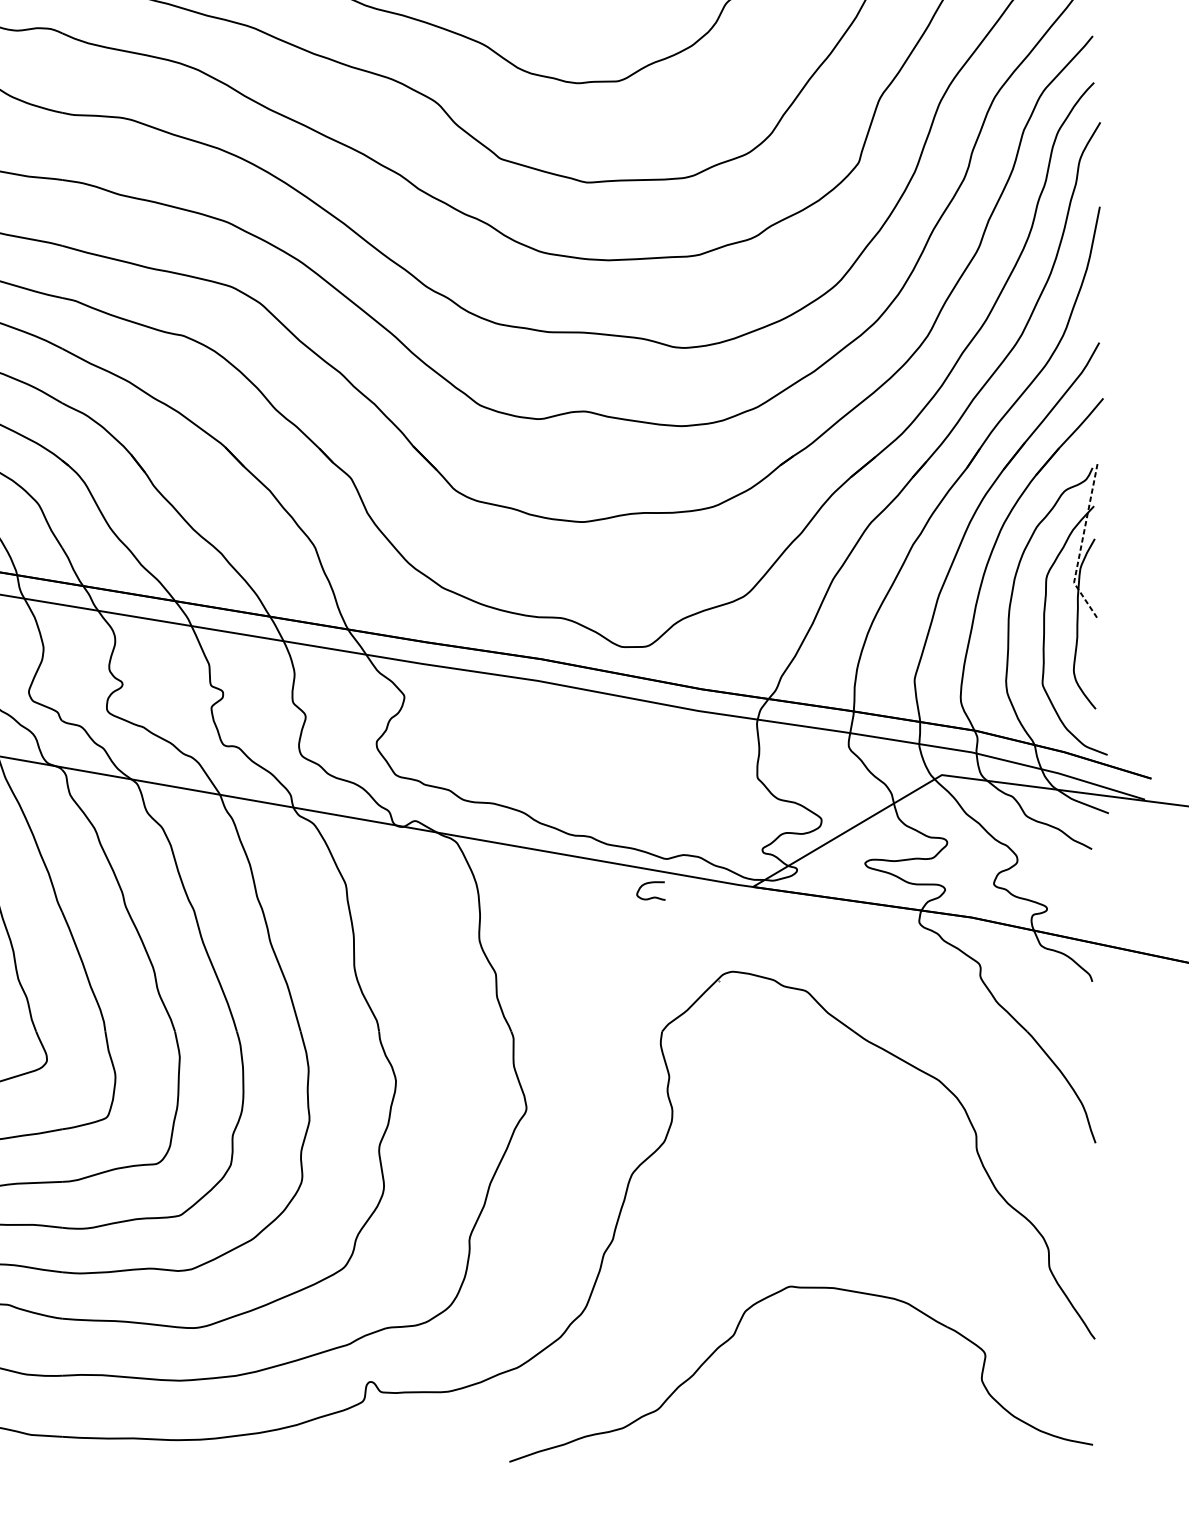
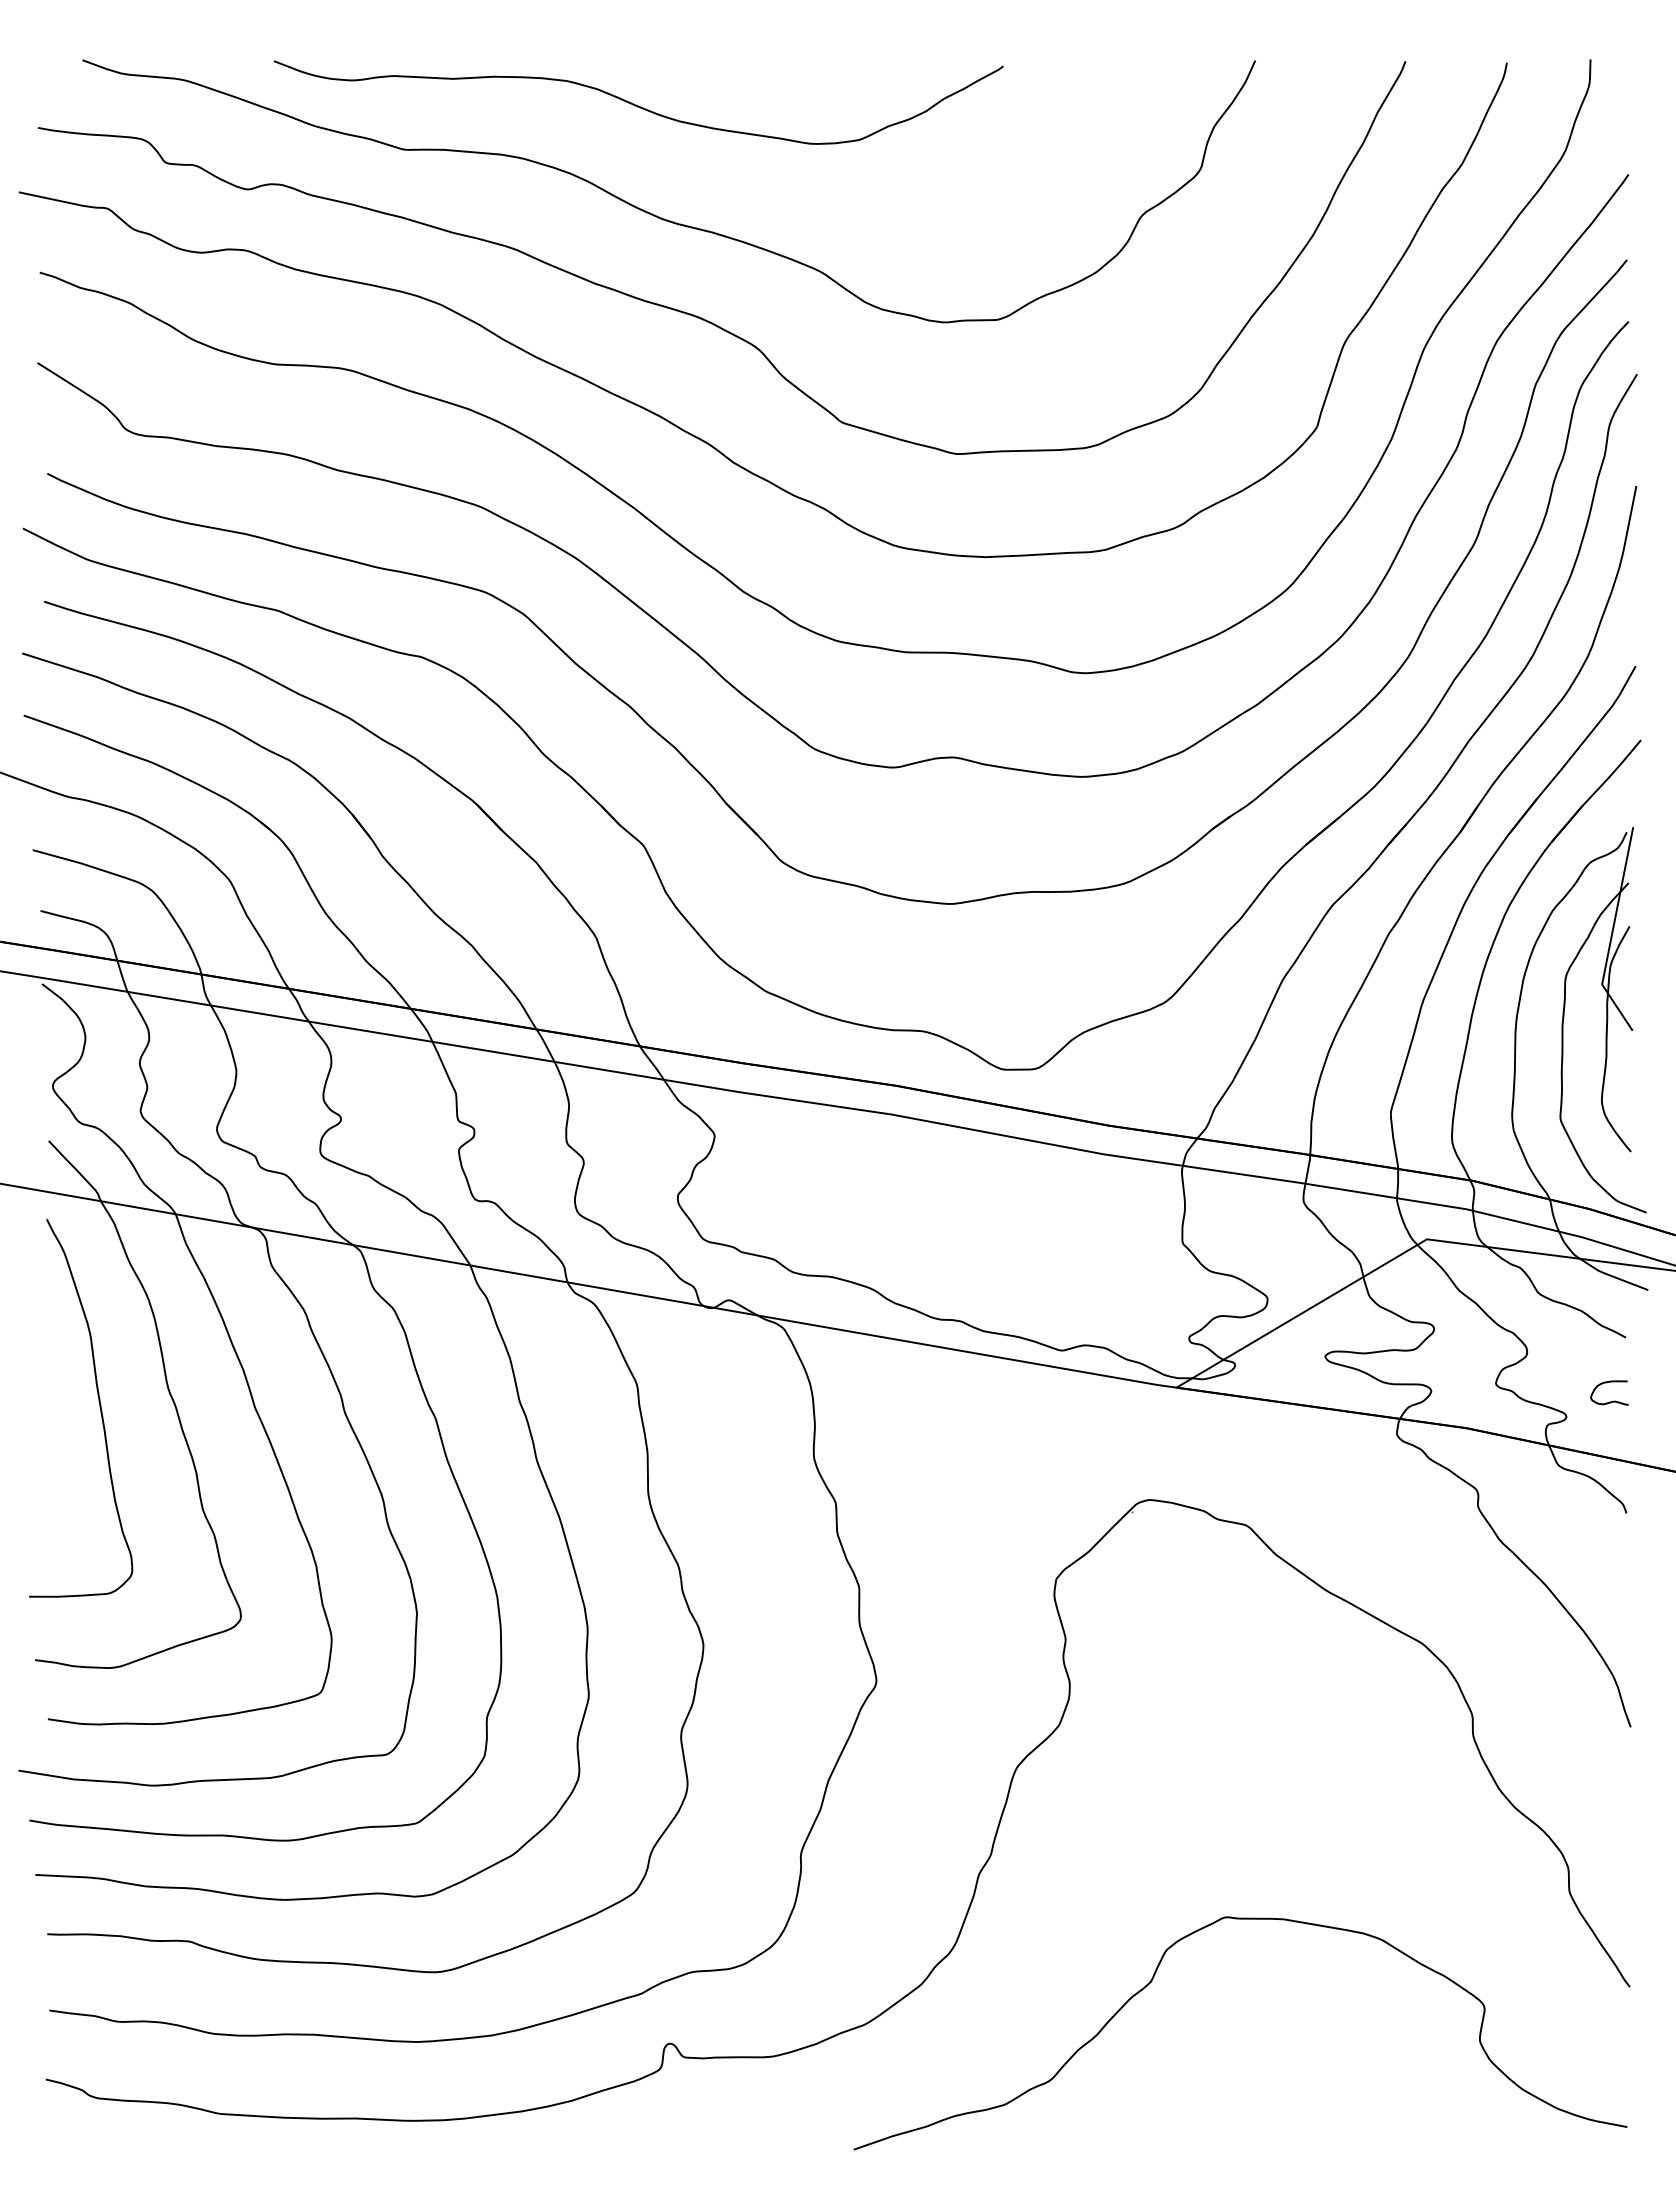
line: (1081, 544) -> (1612, 933), dashed -> solid
curve: (654, 896) -> (1613, 1400), moved

